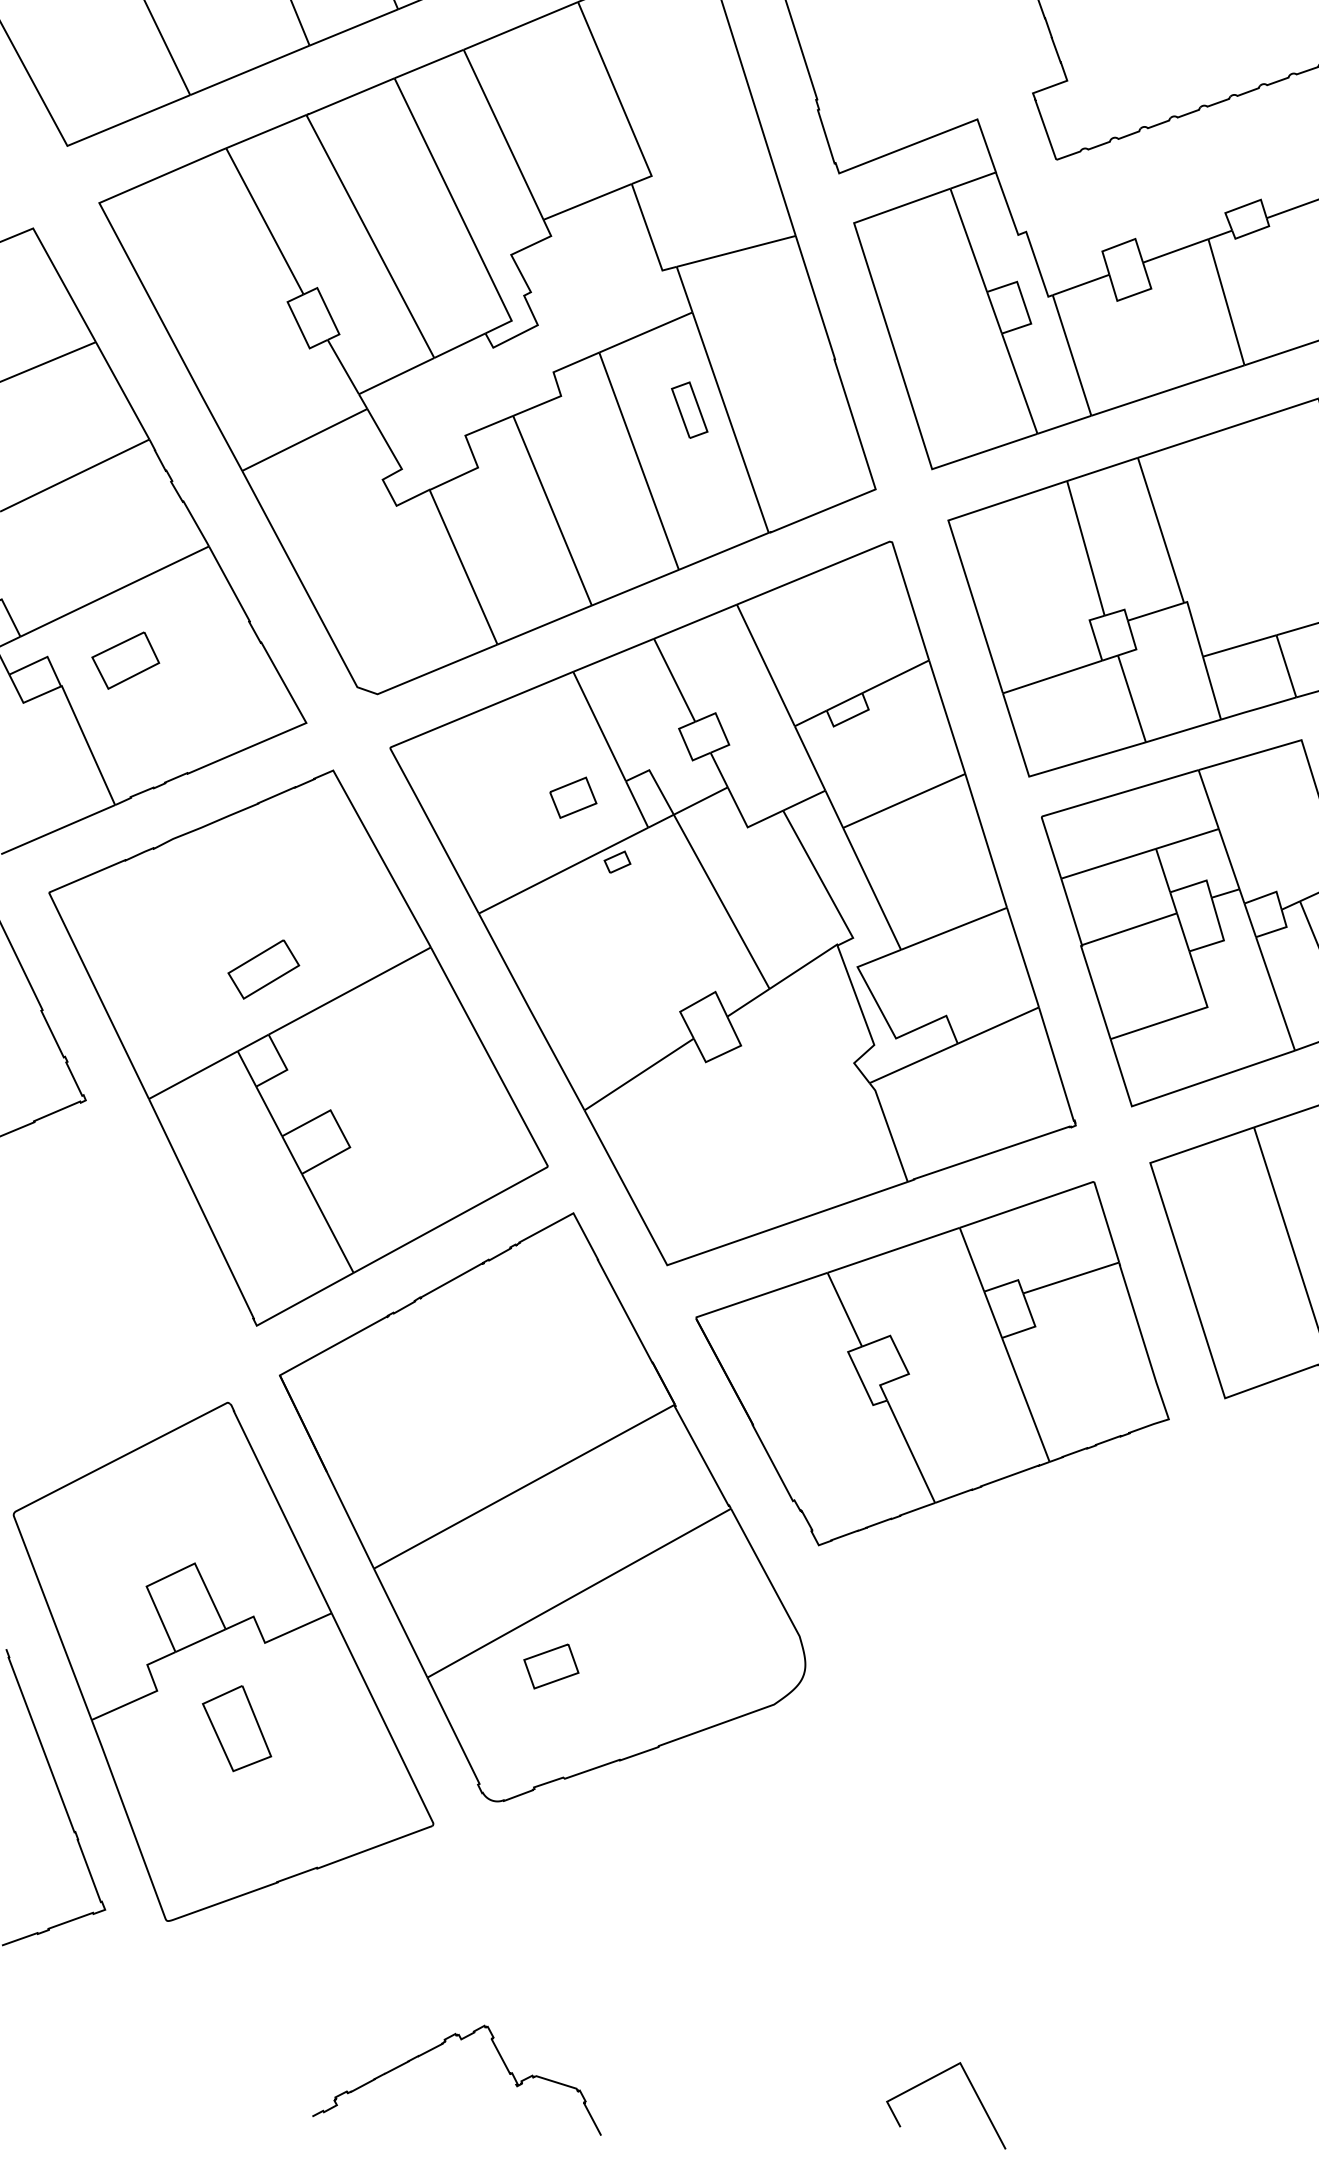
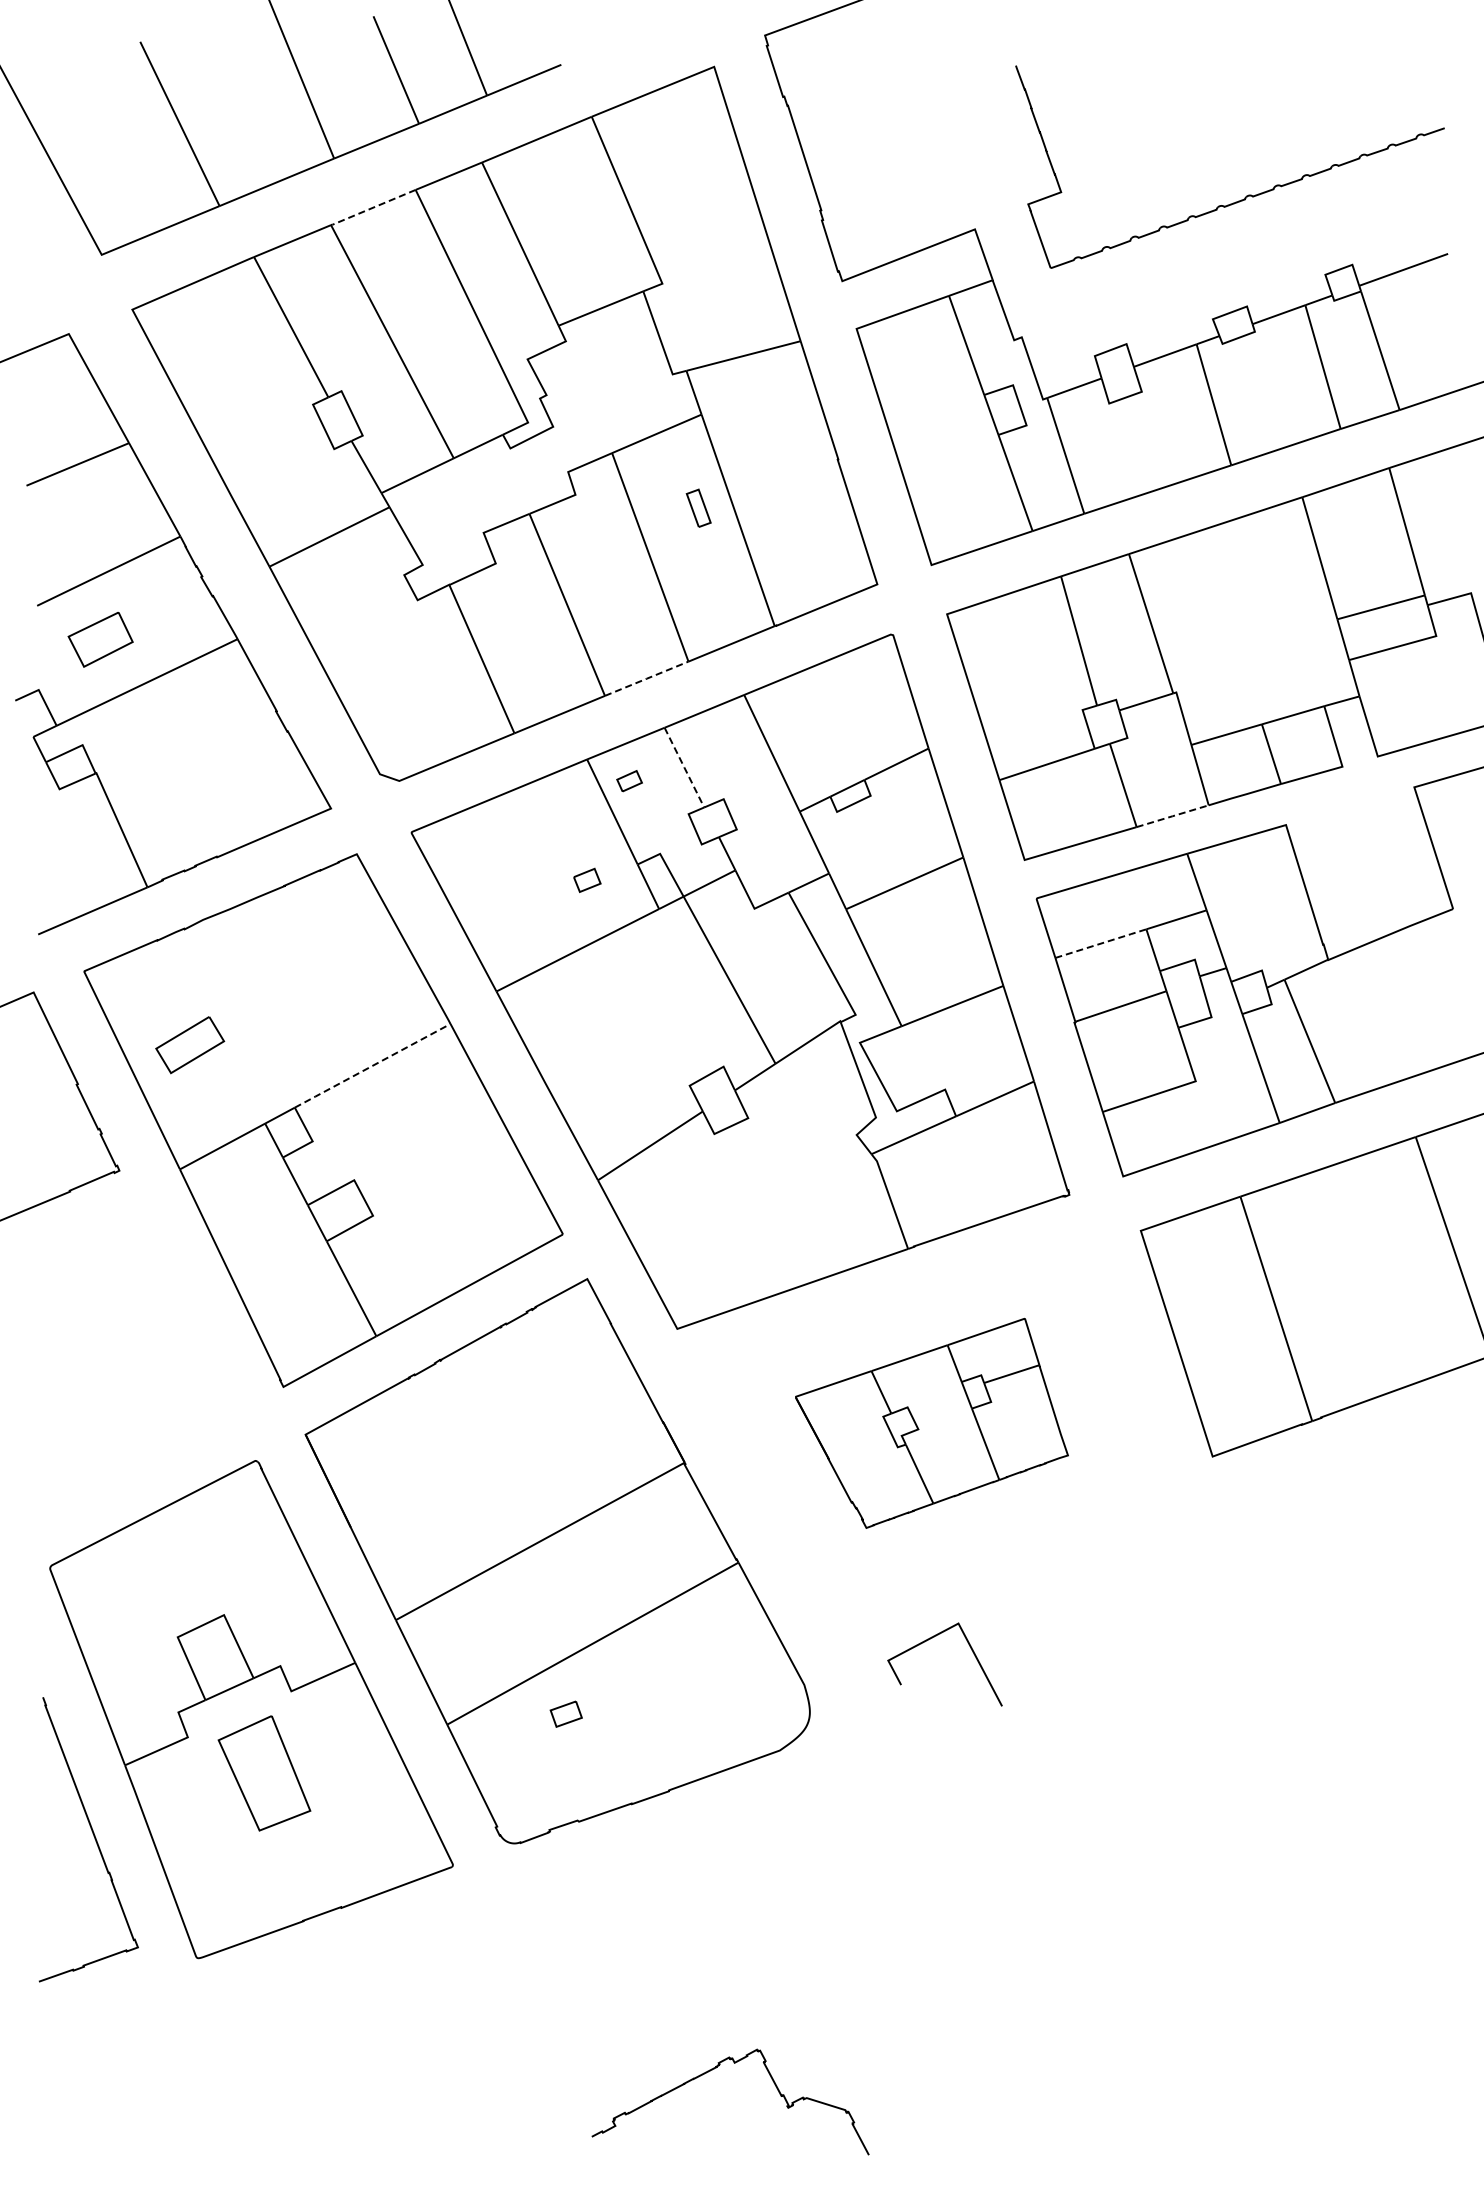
line: (348, 97) -> (371, 208), solid -> dashed
part: (689, 409) -> (698, 507), size x0.7
line: (635, 587) -> (646, 678), solid -> dashed
part: (125, 660) -> (100, 639), moved
line: (674, 680) -> (684, 767), solid -> dashed
line: (1183, 731) -> (1172, 816), solid -> dashed
part: (573, 797) -> (587, 880), size x0.6
part: (617, 862) -> (629, 781), moved
line: (1109, 863) -> (1101, 943), solid -> dashed
part: (264, 969) -> (190, 1045), moved
line: (349, 991) -> (372, 1066), solid -> dashed
part: (932, 1363) -> (931, 1423), size x0.6
part: (551, 1667) -> (566, 1714), size x0.6
part: (237, 1728) -> (264, 1773), size x1.4
curve: (440, 2046) -> (714, 2069), moved
line: (933, 2078) -> (932, 1638), moved

